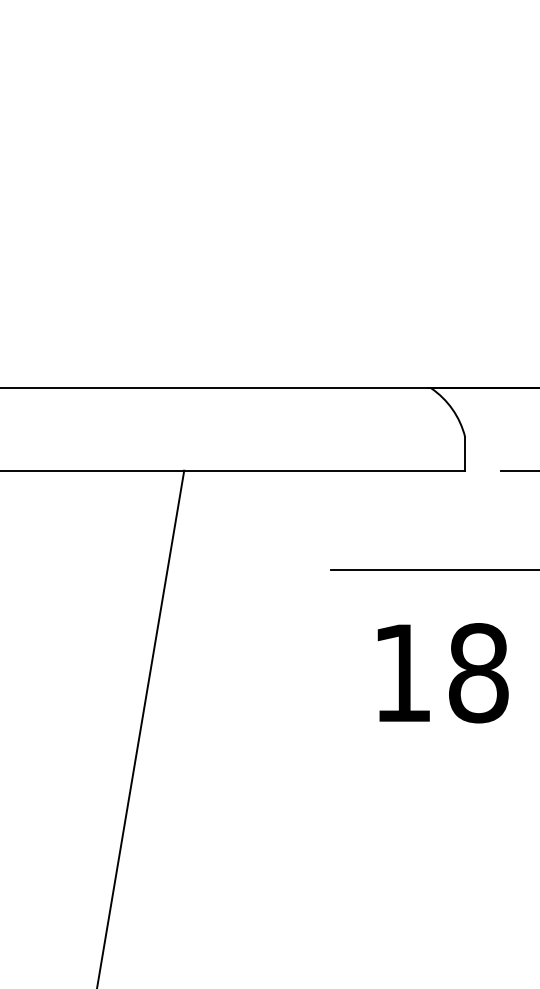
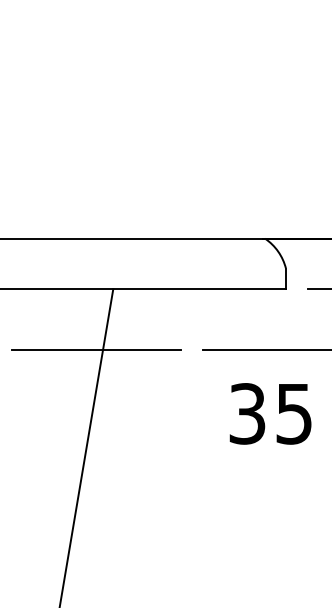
line: (155, 570) -> (95, 350), added
text: (439, 672) -> (270, 413), 18 -> 35

